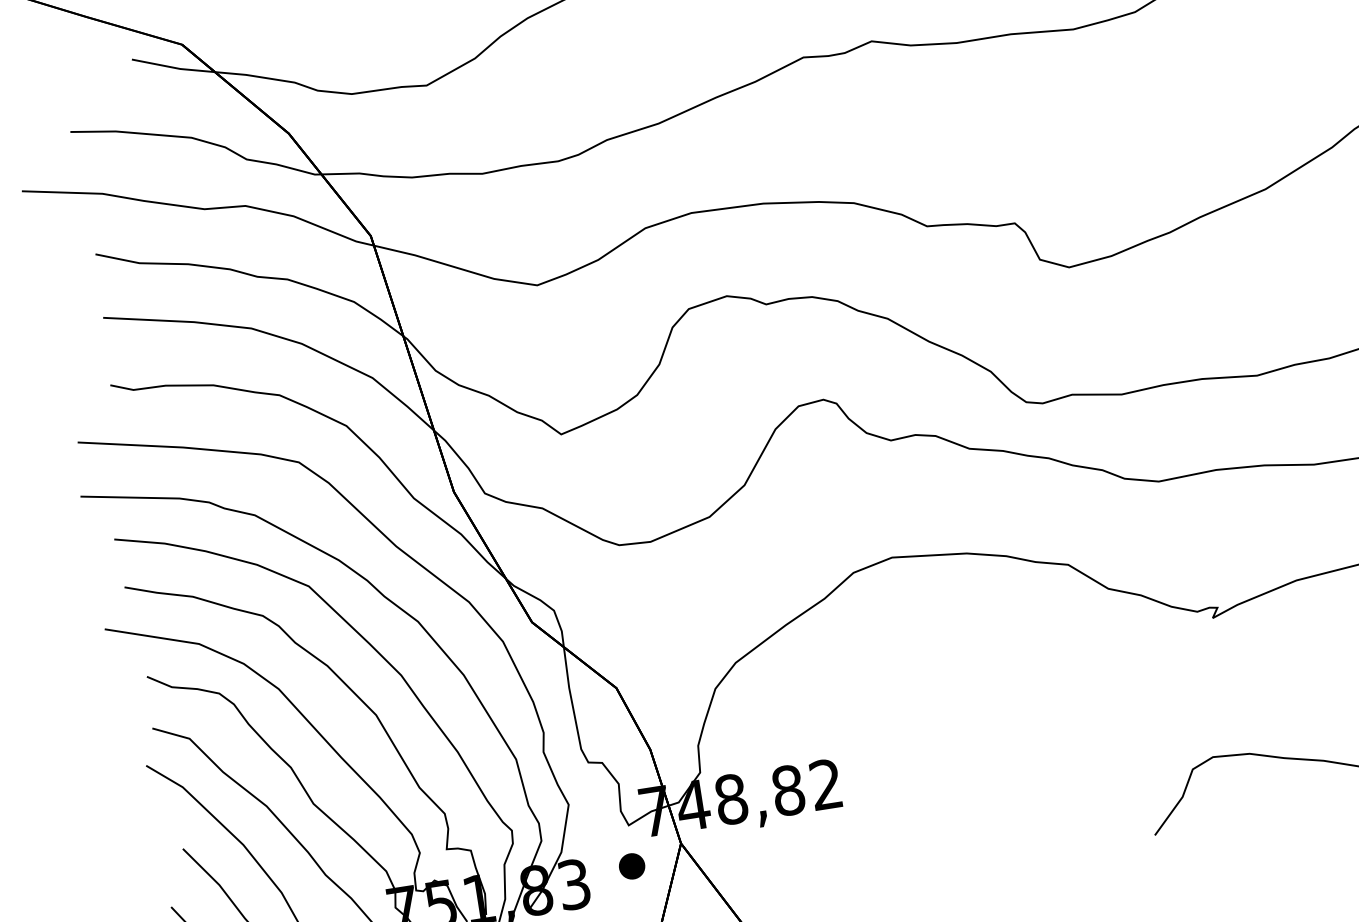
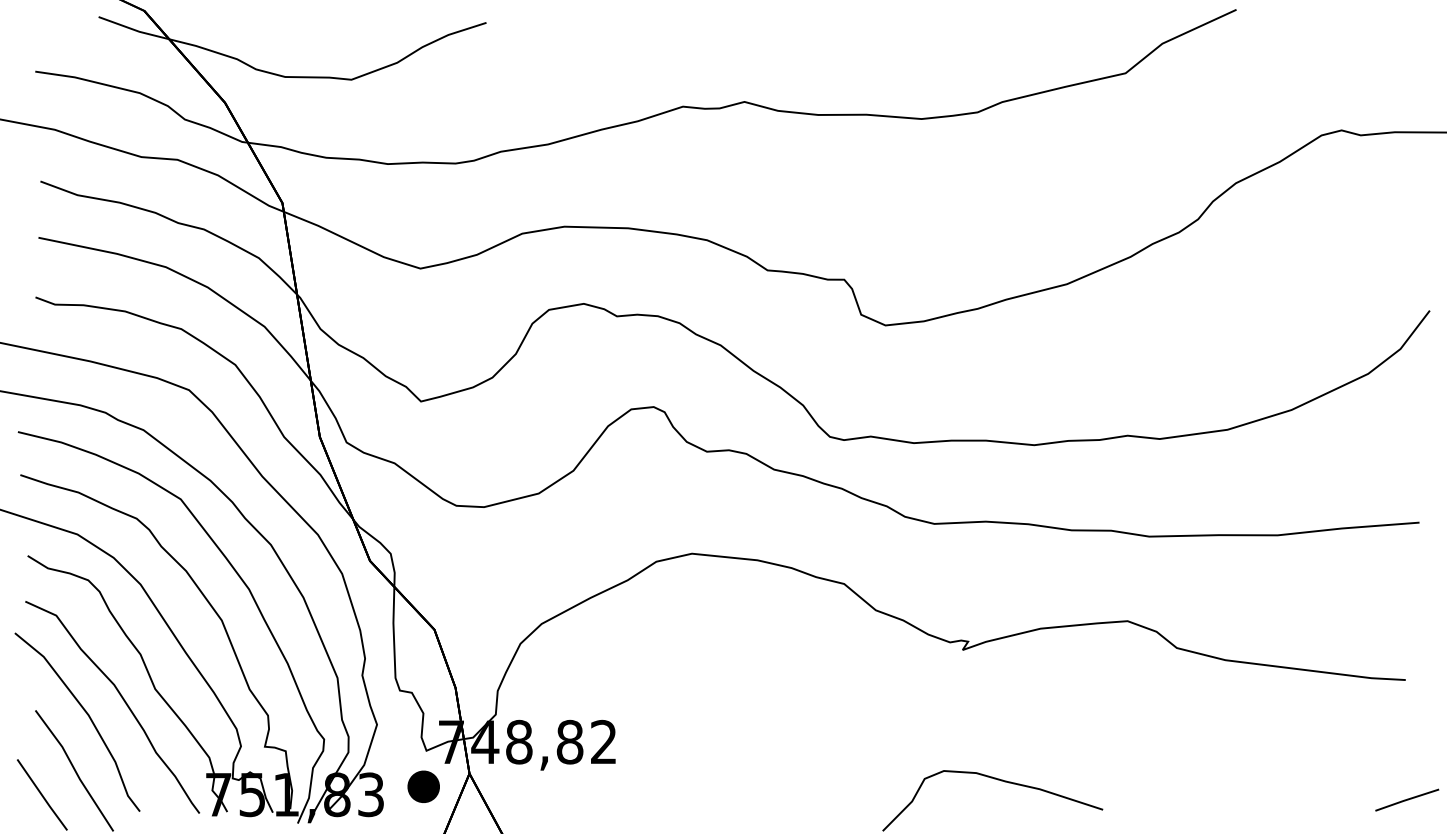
part: (631, 866) -> (423, 786), size x1.4

